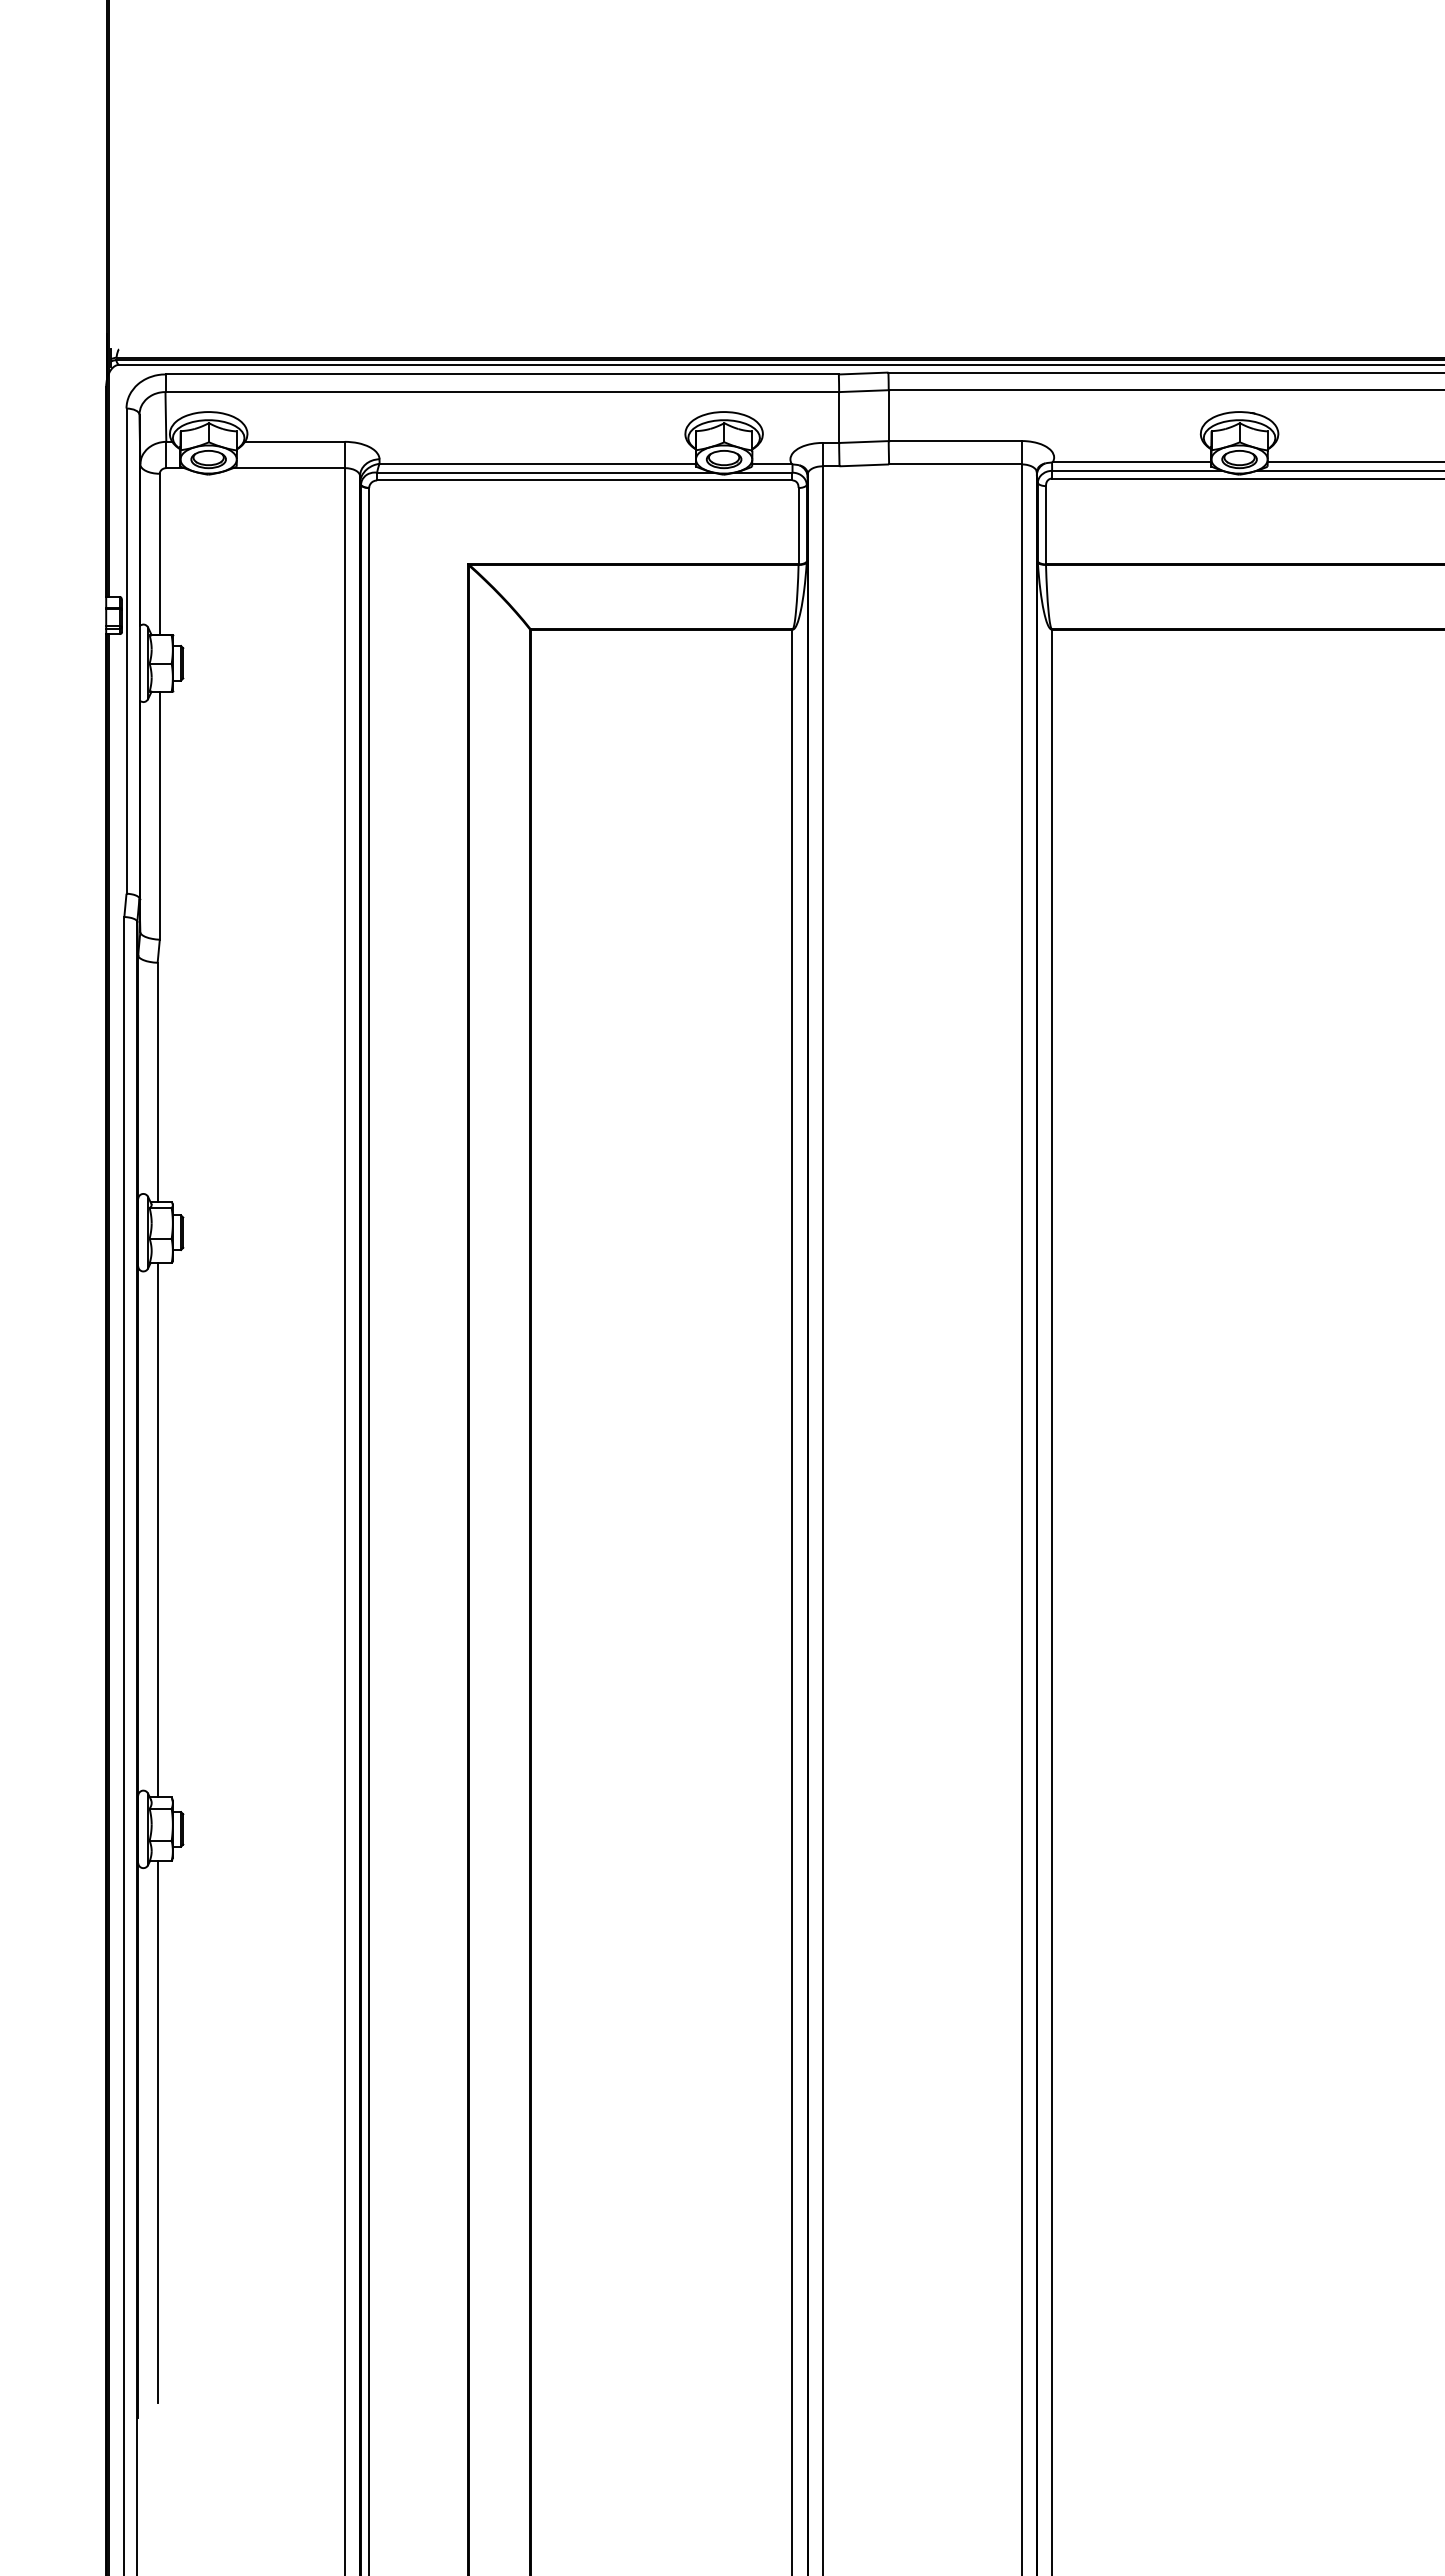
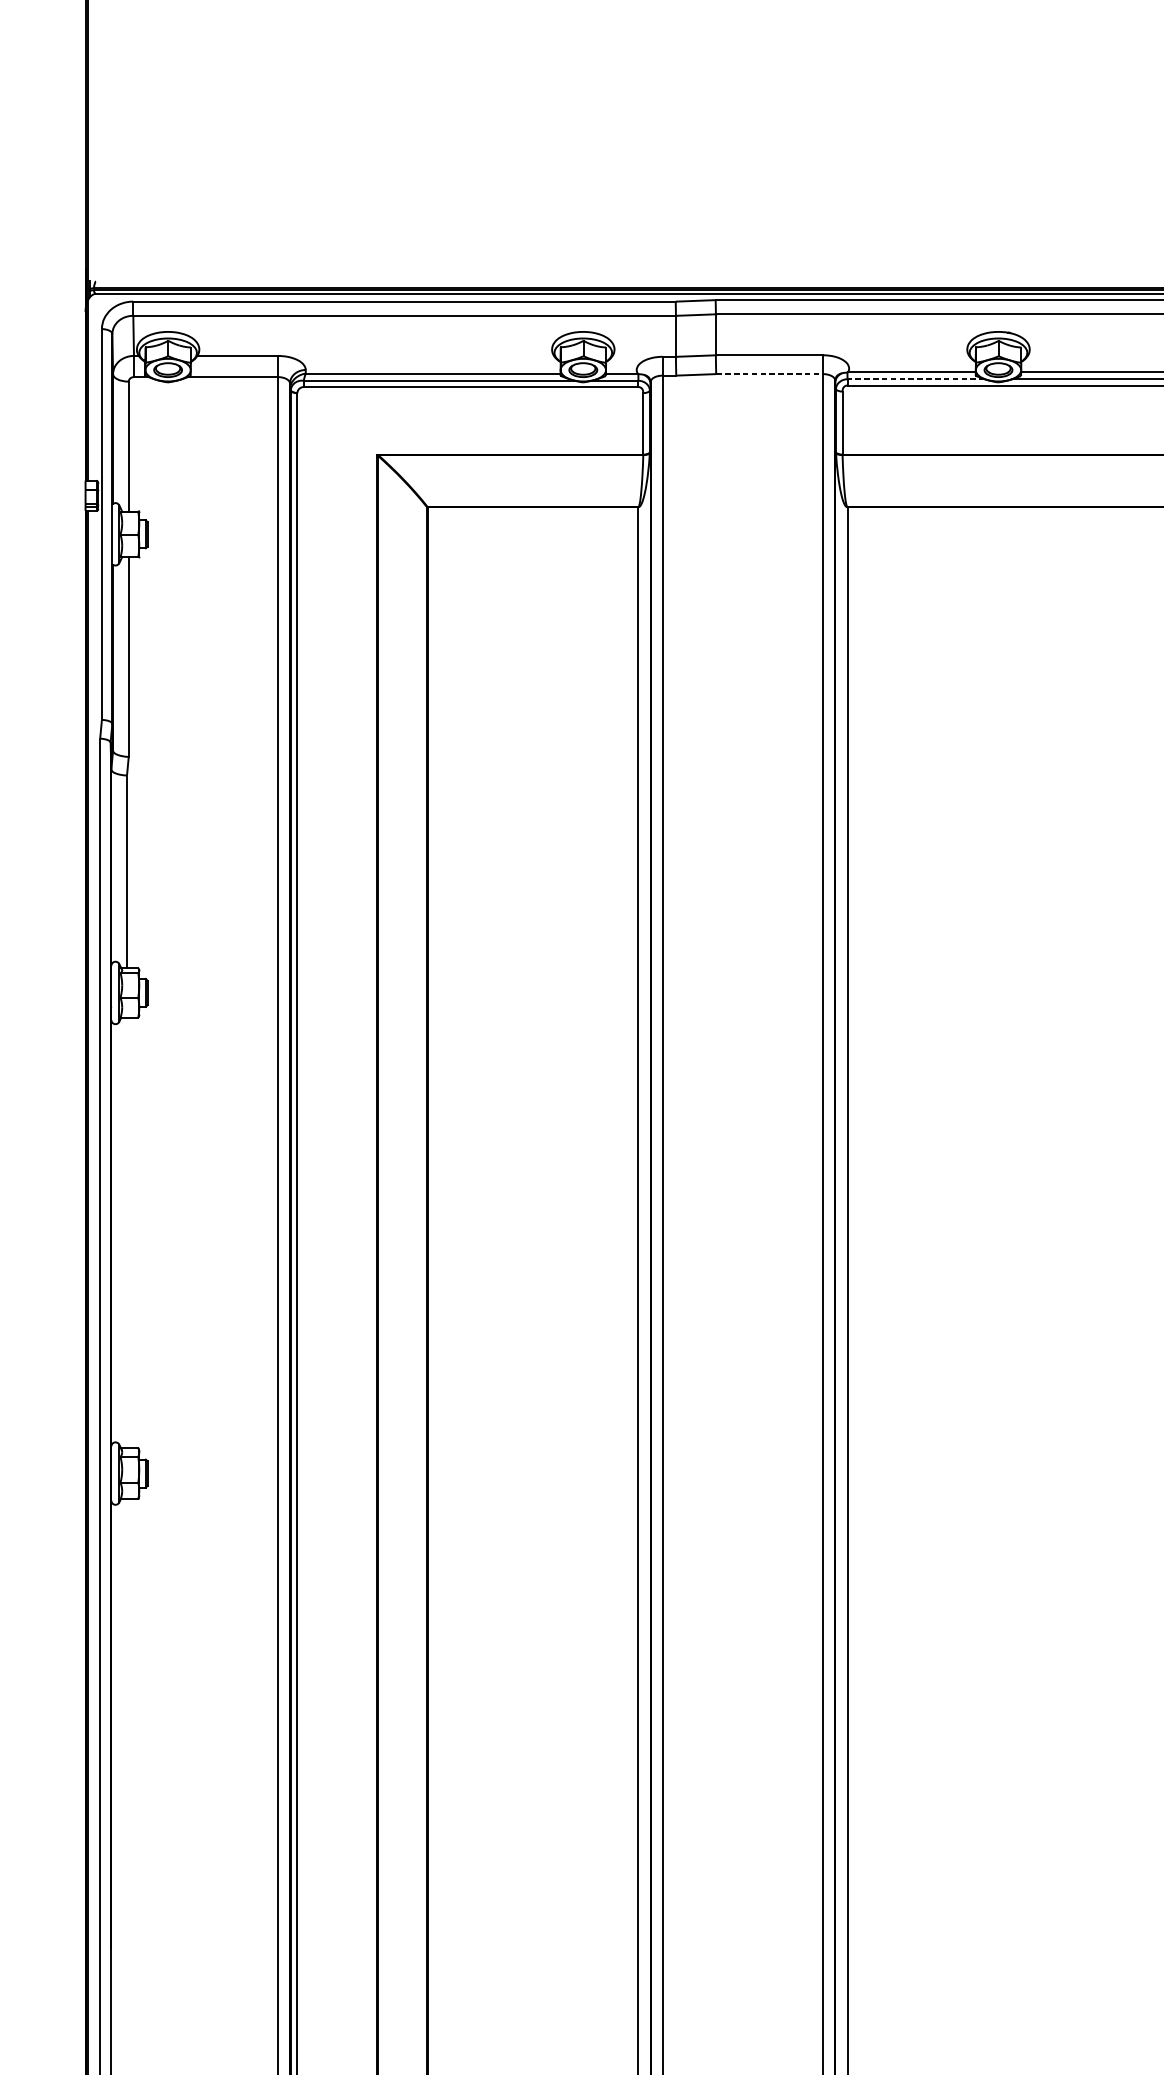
line: (955, 464) -> (769, 374), solid -> dashed
line: (1136, 470) -> (915, 379), solid -> dashed
line: (157, 1530) -> (126, 1232), removed
line: (157, 2131) -> (126, 1716), removed

